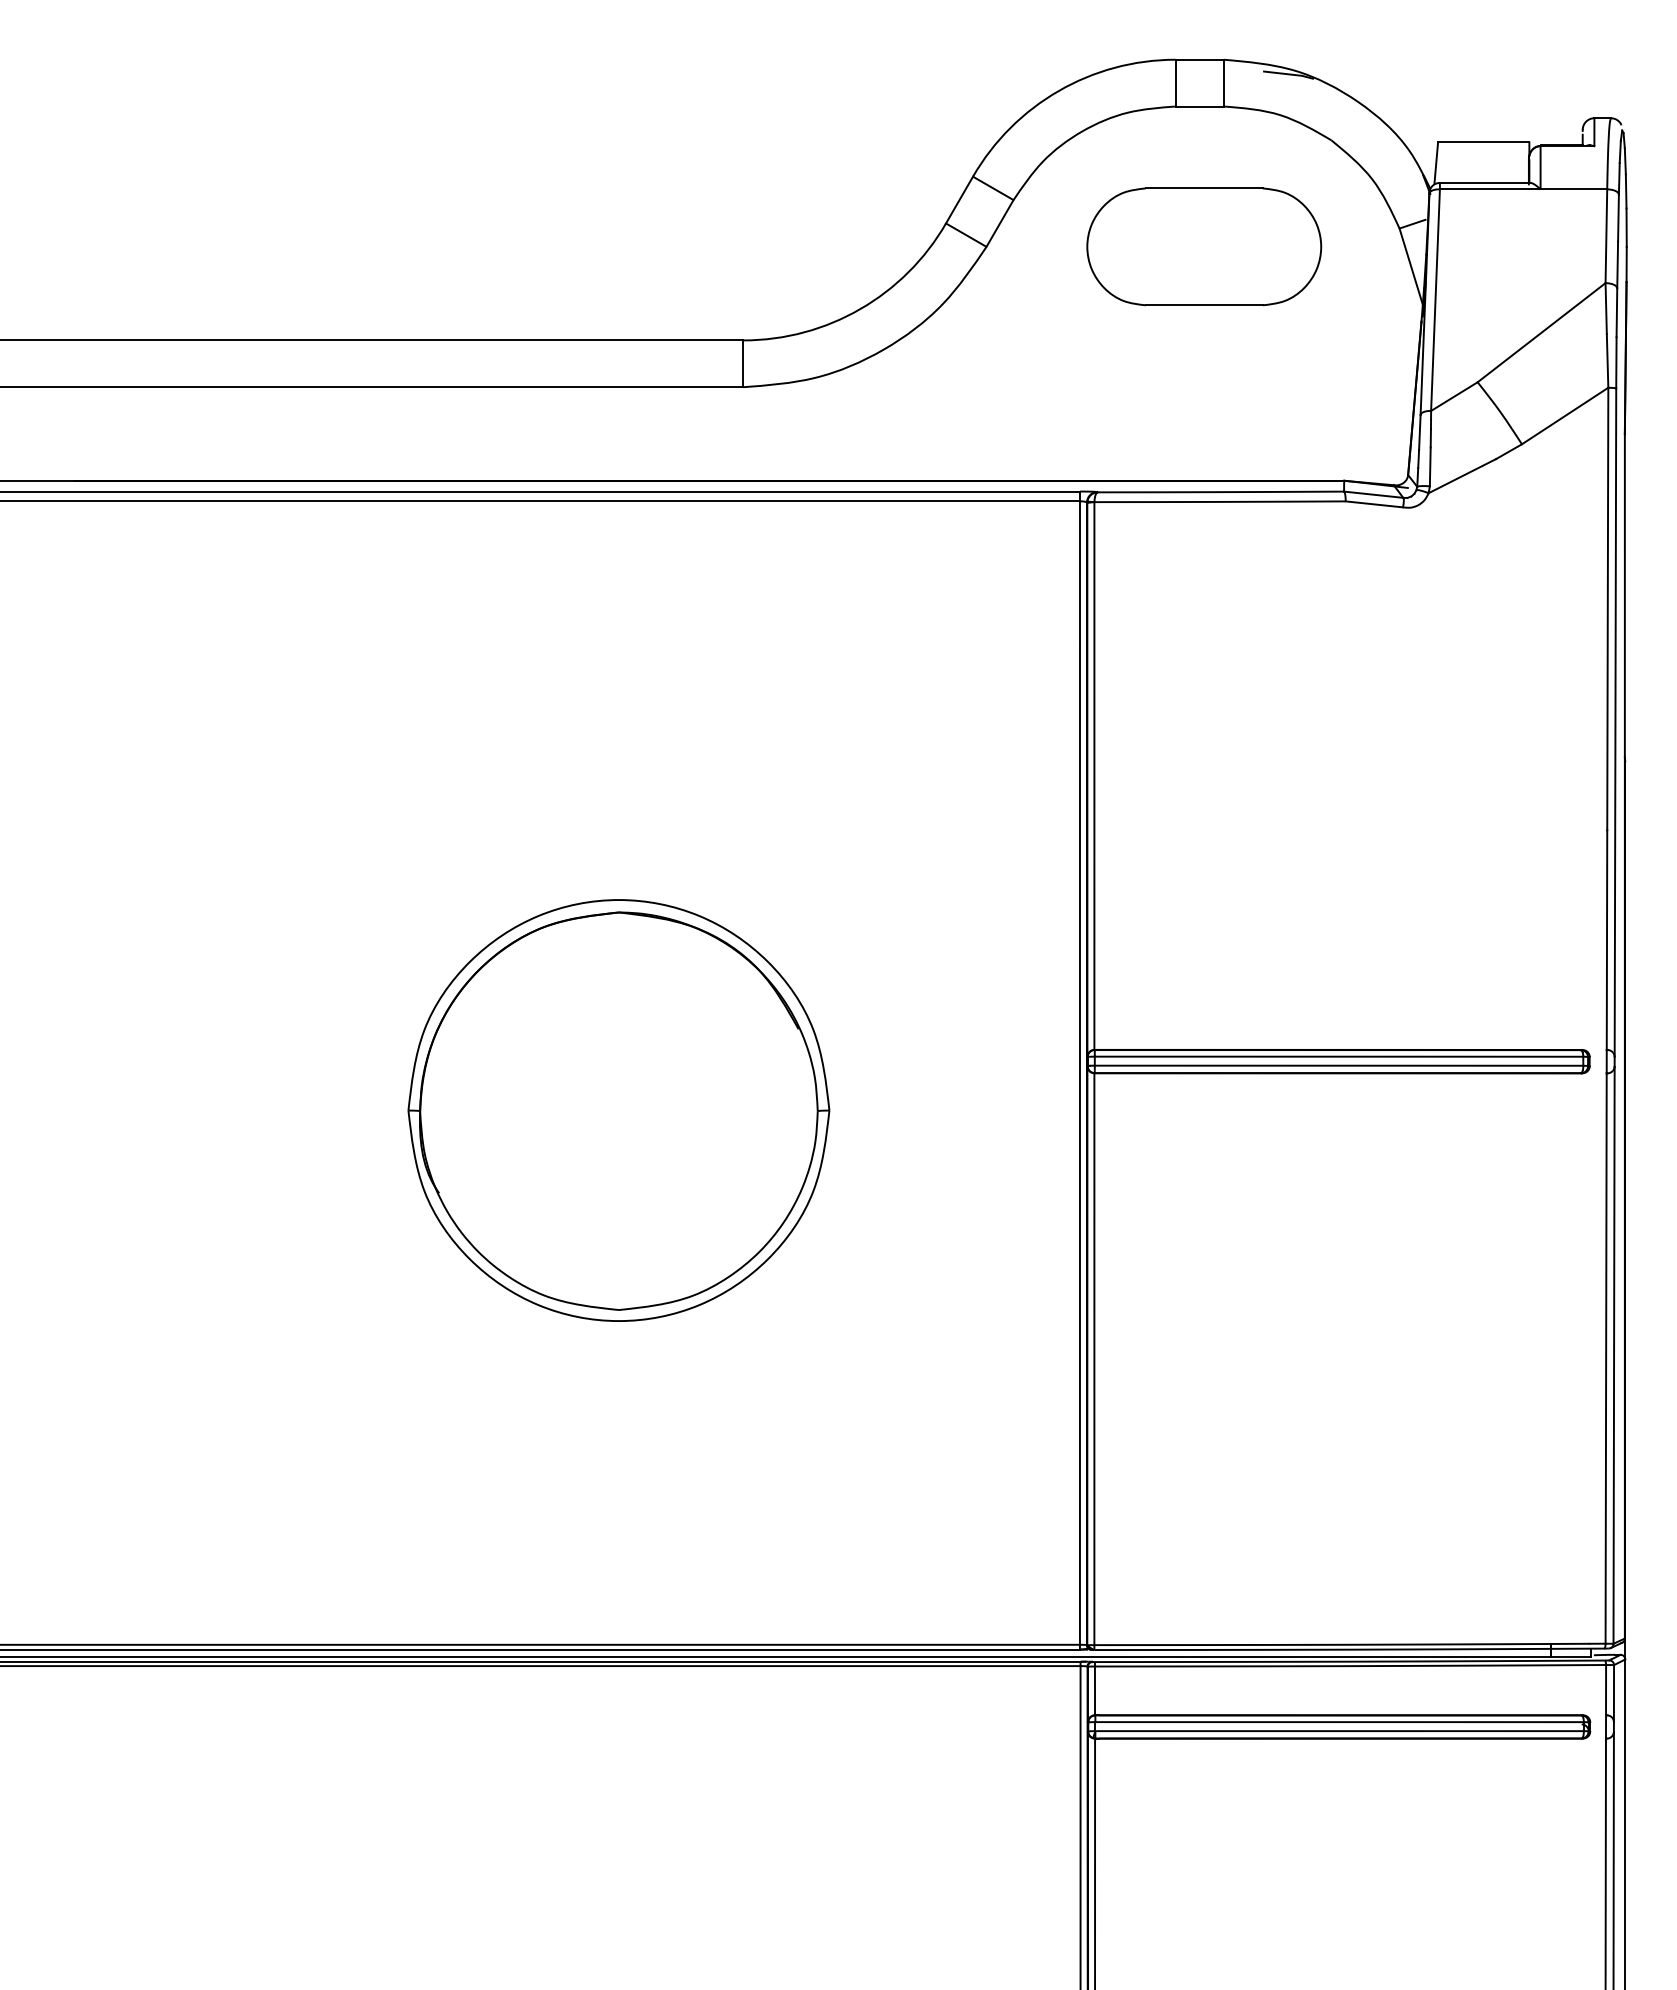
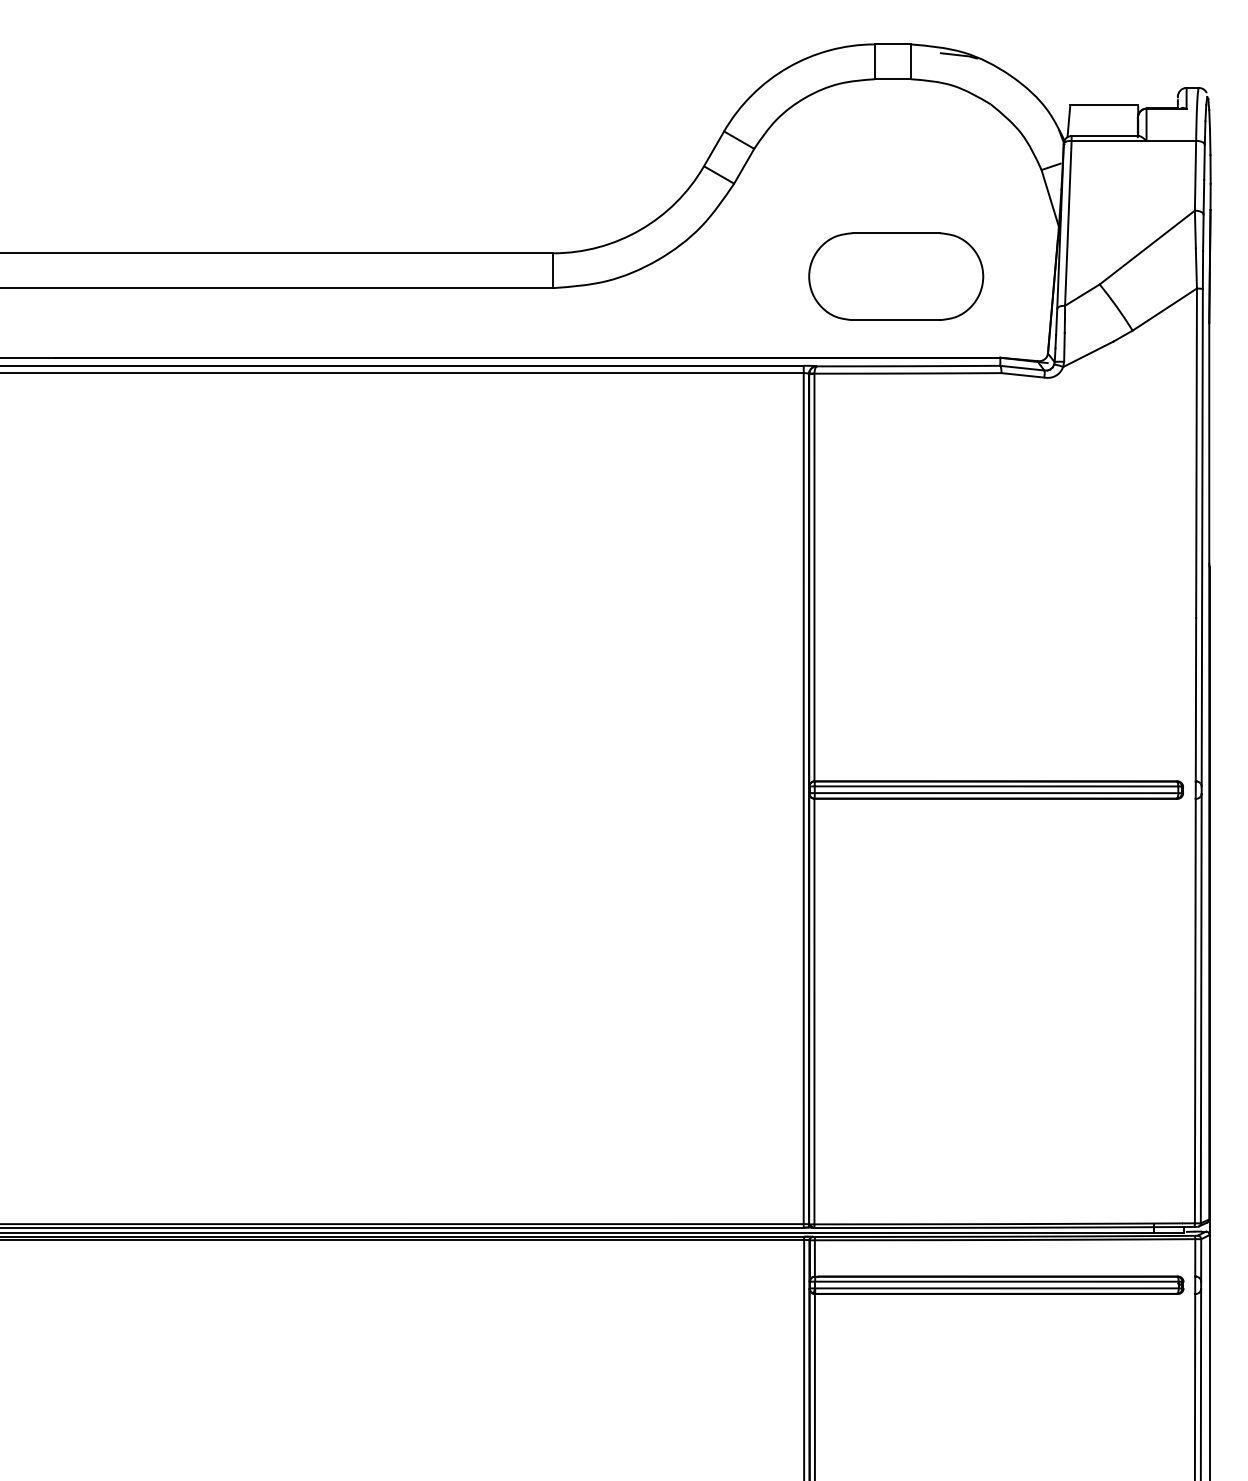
part: (1204, 246) -> (896, 276), moved
part: (618, 1110) -> (460, 826), removed

